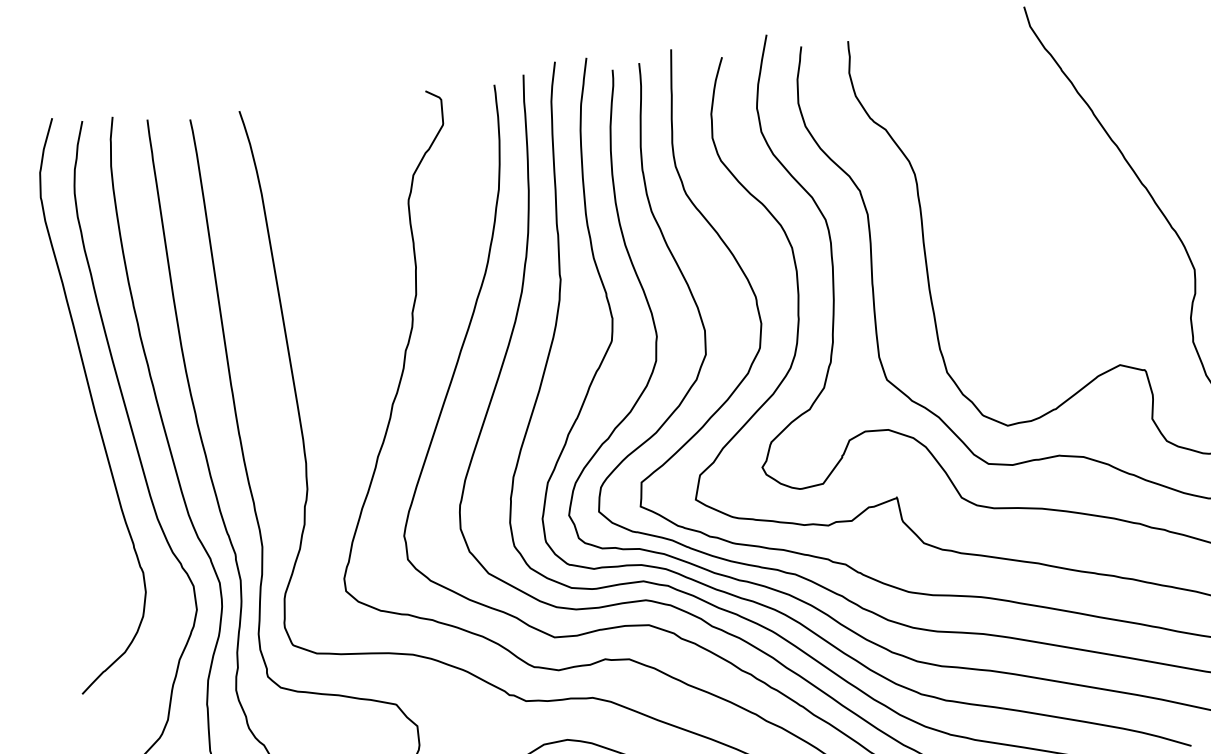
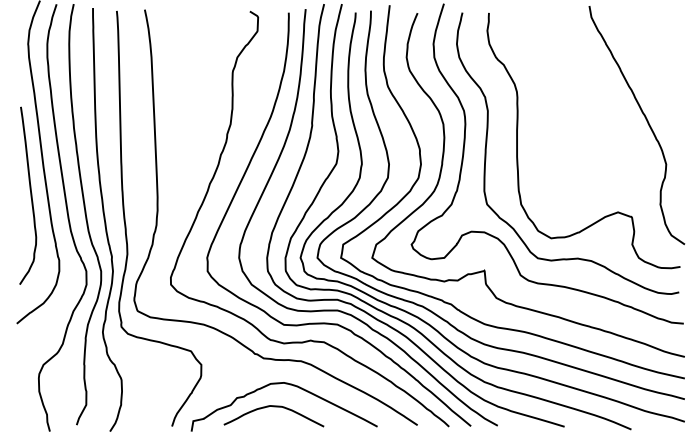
curve: (78, 464) -> (30, 195), added

